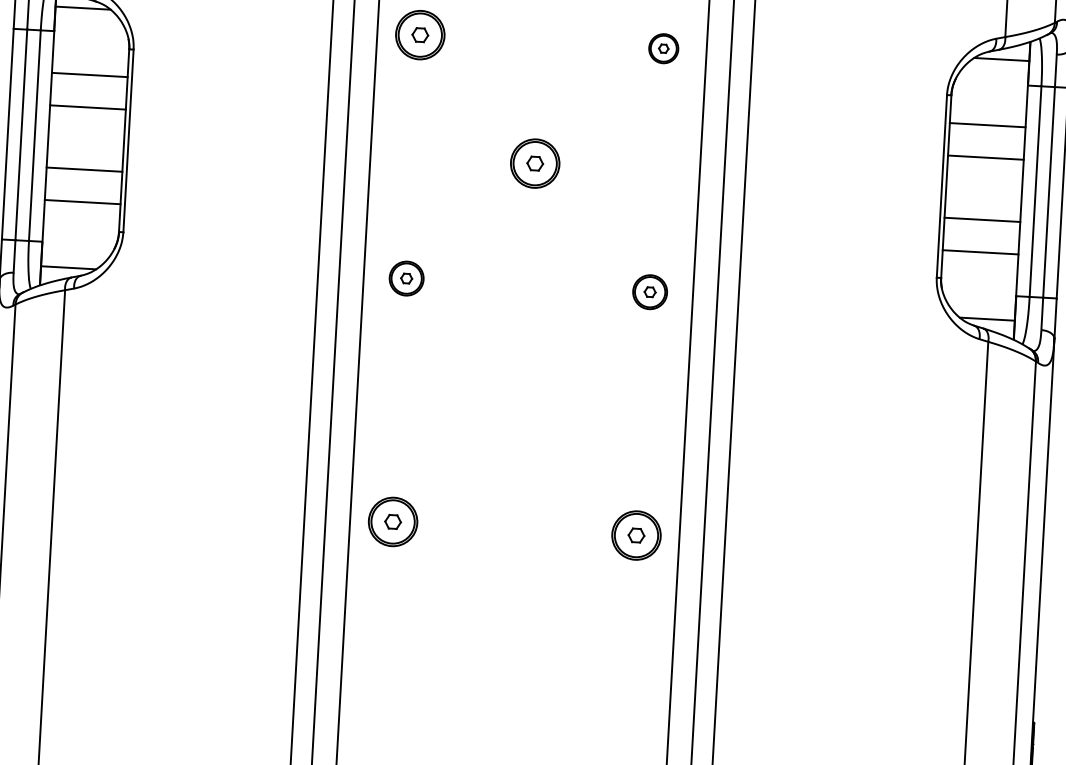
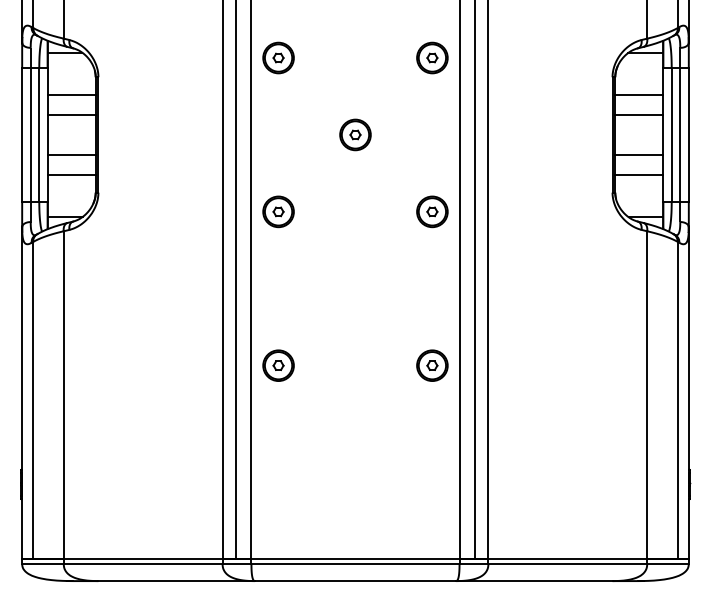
part: (663, 47) -> (432, 57), size x1.67
part: (406, 277) -> (278, 211), size x1.43
part: (650, 291) -> (432, 211), size x1.43

